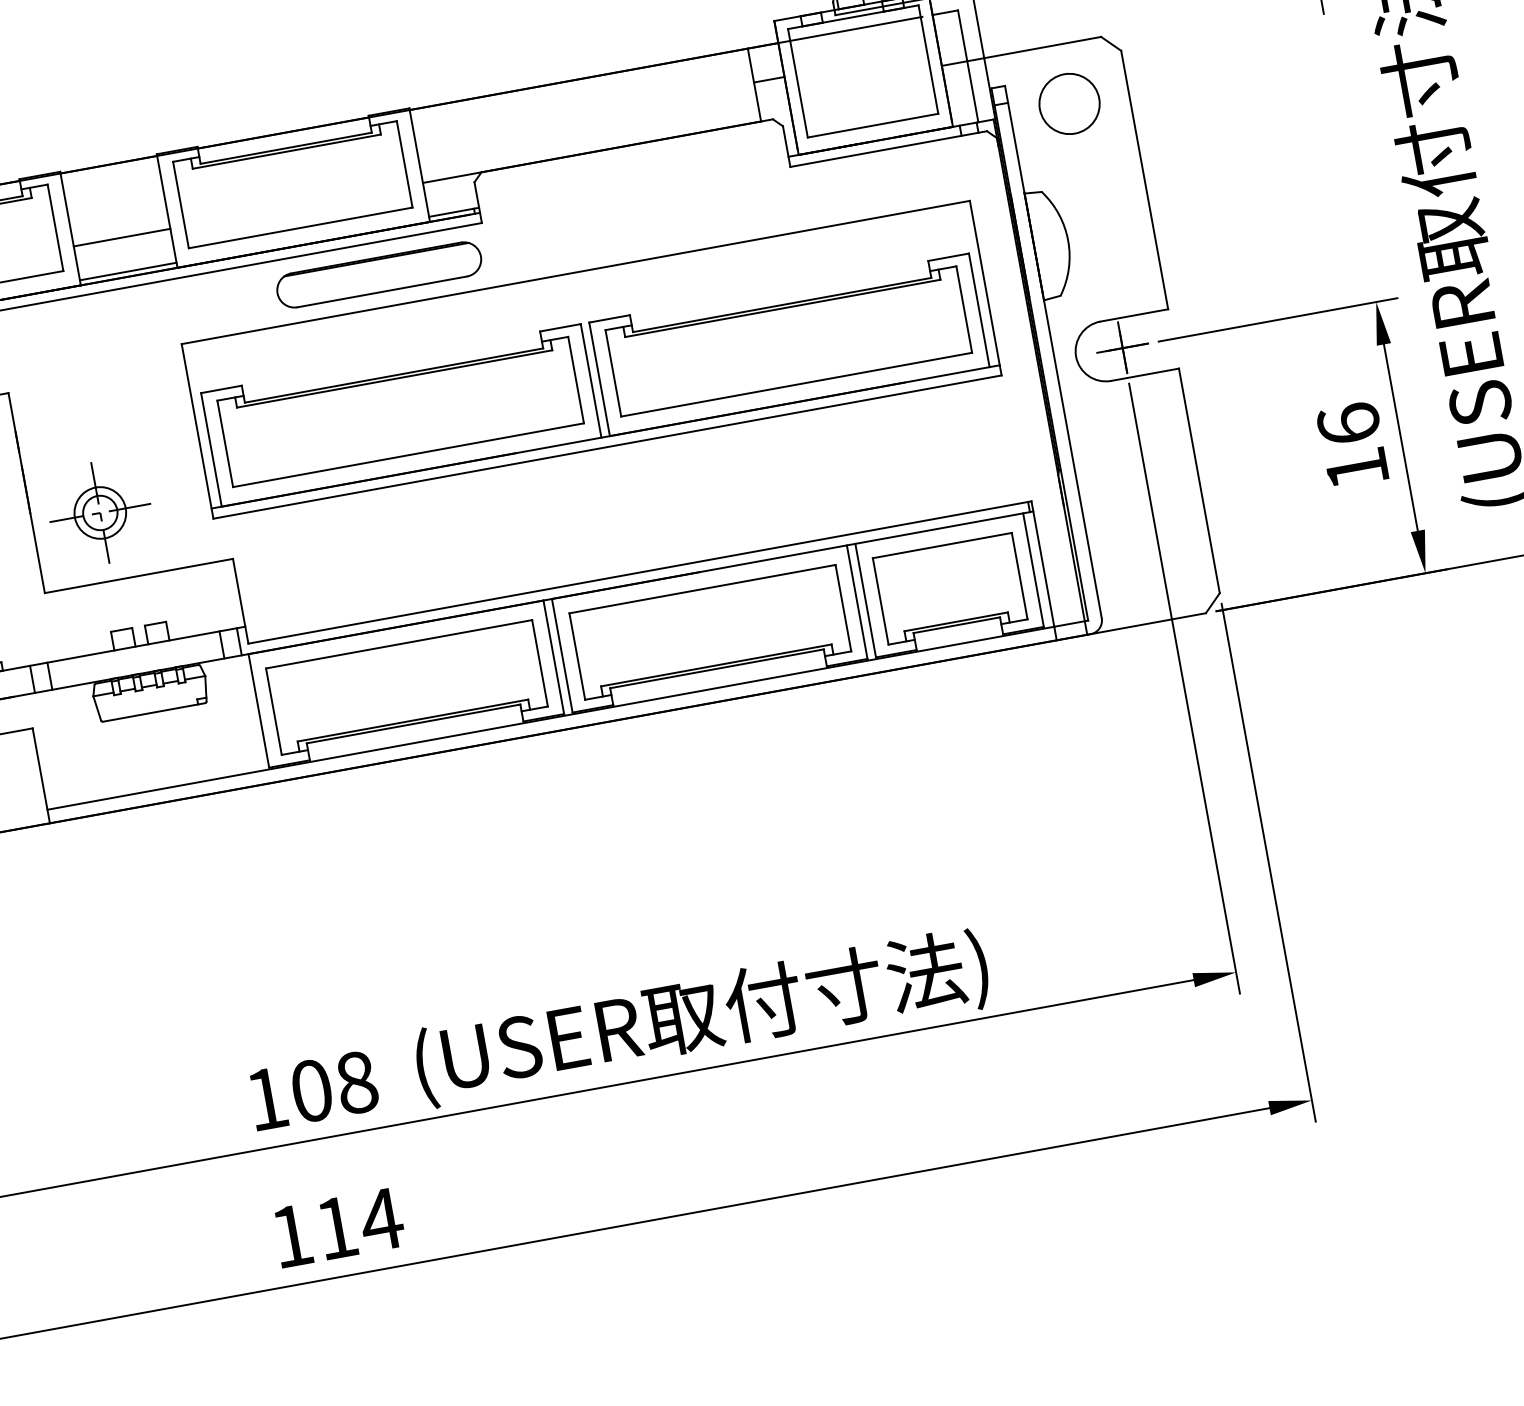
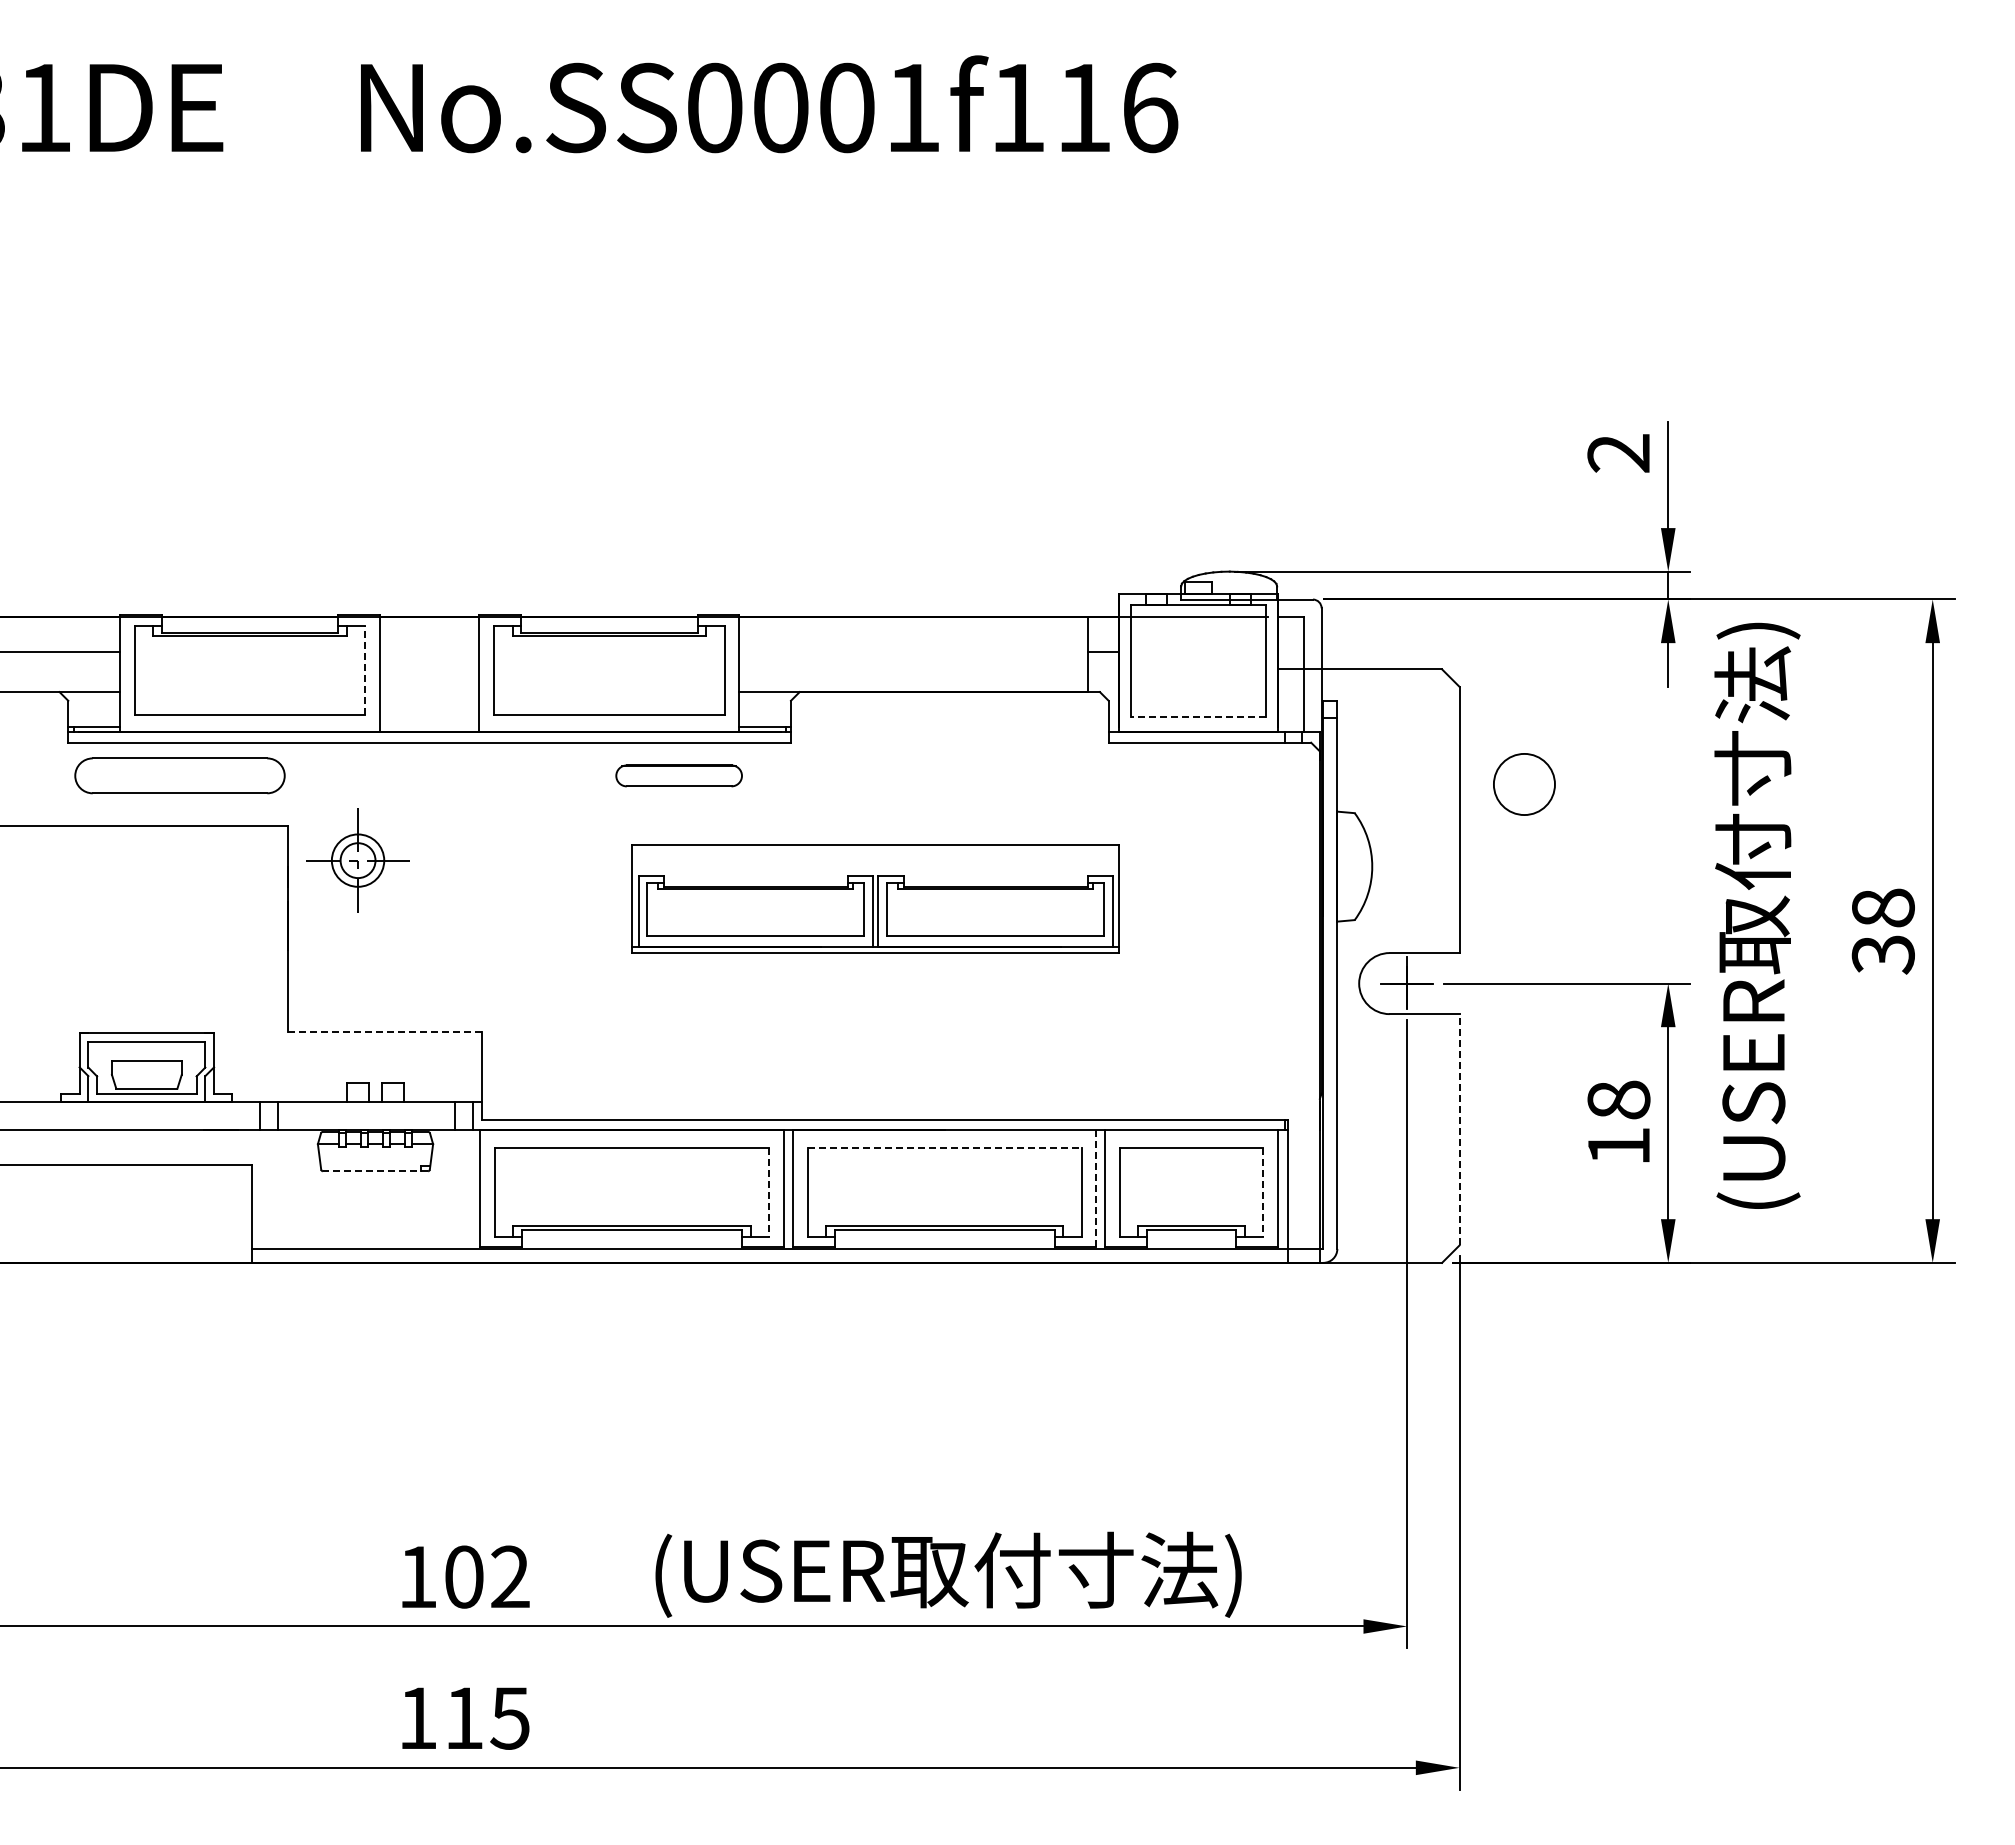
circle: (1069, 103) -> (1524, 784), moved
line: (872, 125) -> (1198, 716), solid -> dashed
line: (56, 227) -> (365, 670), solid -> dashed
line: (122, 238) -> (429, 692), removed
line: (128, 271) -> (429, 726), removed
part: (378, 274) -> (678, 775), size x0.6
part: (591, 359) -> (875, 898), size x0.6
text: (1348, 423) -> (1618, 1099), 16 -> 18
line: (1199, 480) -> (1459, 1129), solid -> dashed
part: (99, 512) -> (357, 860), moved
line: (139, 575) -> (385, 1032), solid -> dashed
line: (1020, 576) -> (1263, 1192), solid -> dashed
line: (703, 588) -> (945, 1147), solid -> dashed
line: (857, 602) -> (1096, 1189), solid -> dashed
line: (540, 663) -> (769, 1192), solid -> dashed
line: (154, 712) -> (375, 1171), solid -> dashed
text: (702, 1017) -> (948, 1574), moved
text: (356, 1082) -> (510, 1576), 108 -> 102
text: (381, 1220) -> (510, 1718), 114 -> 115

